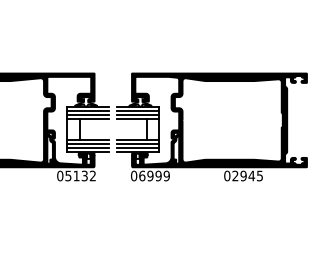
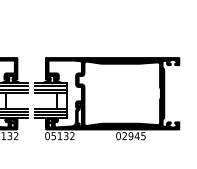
text: (154, 175) -> (63, 135), 06999 -> 05132

